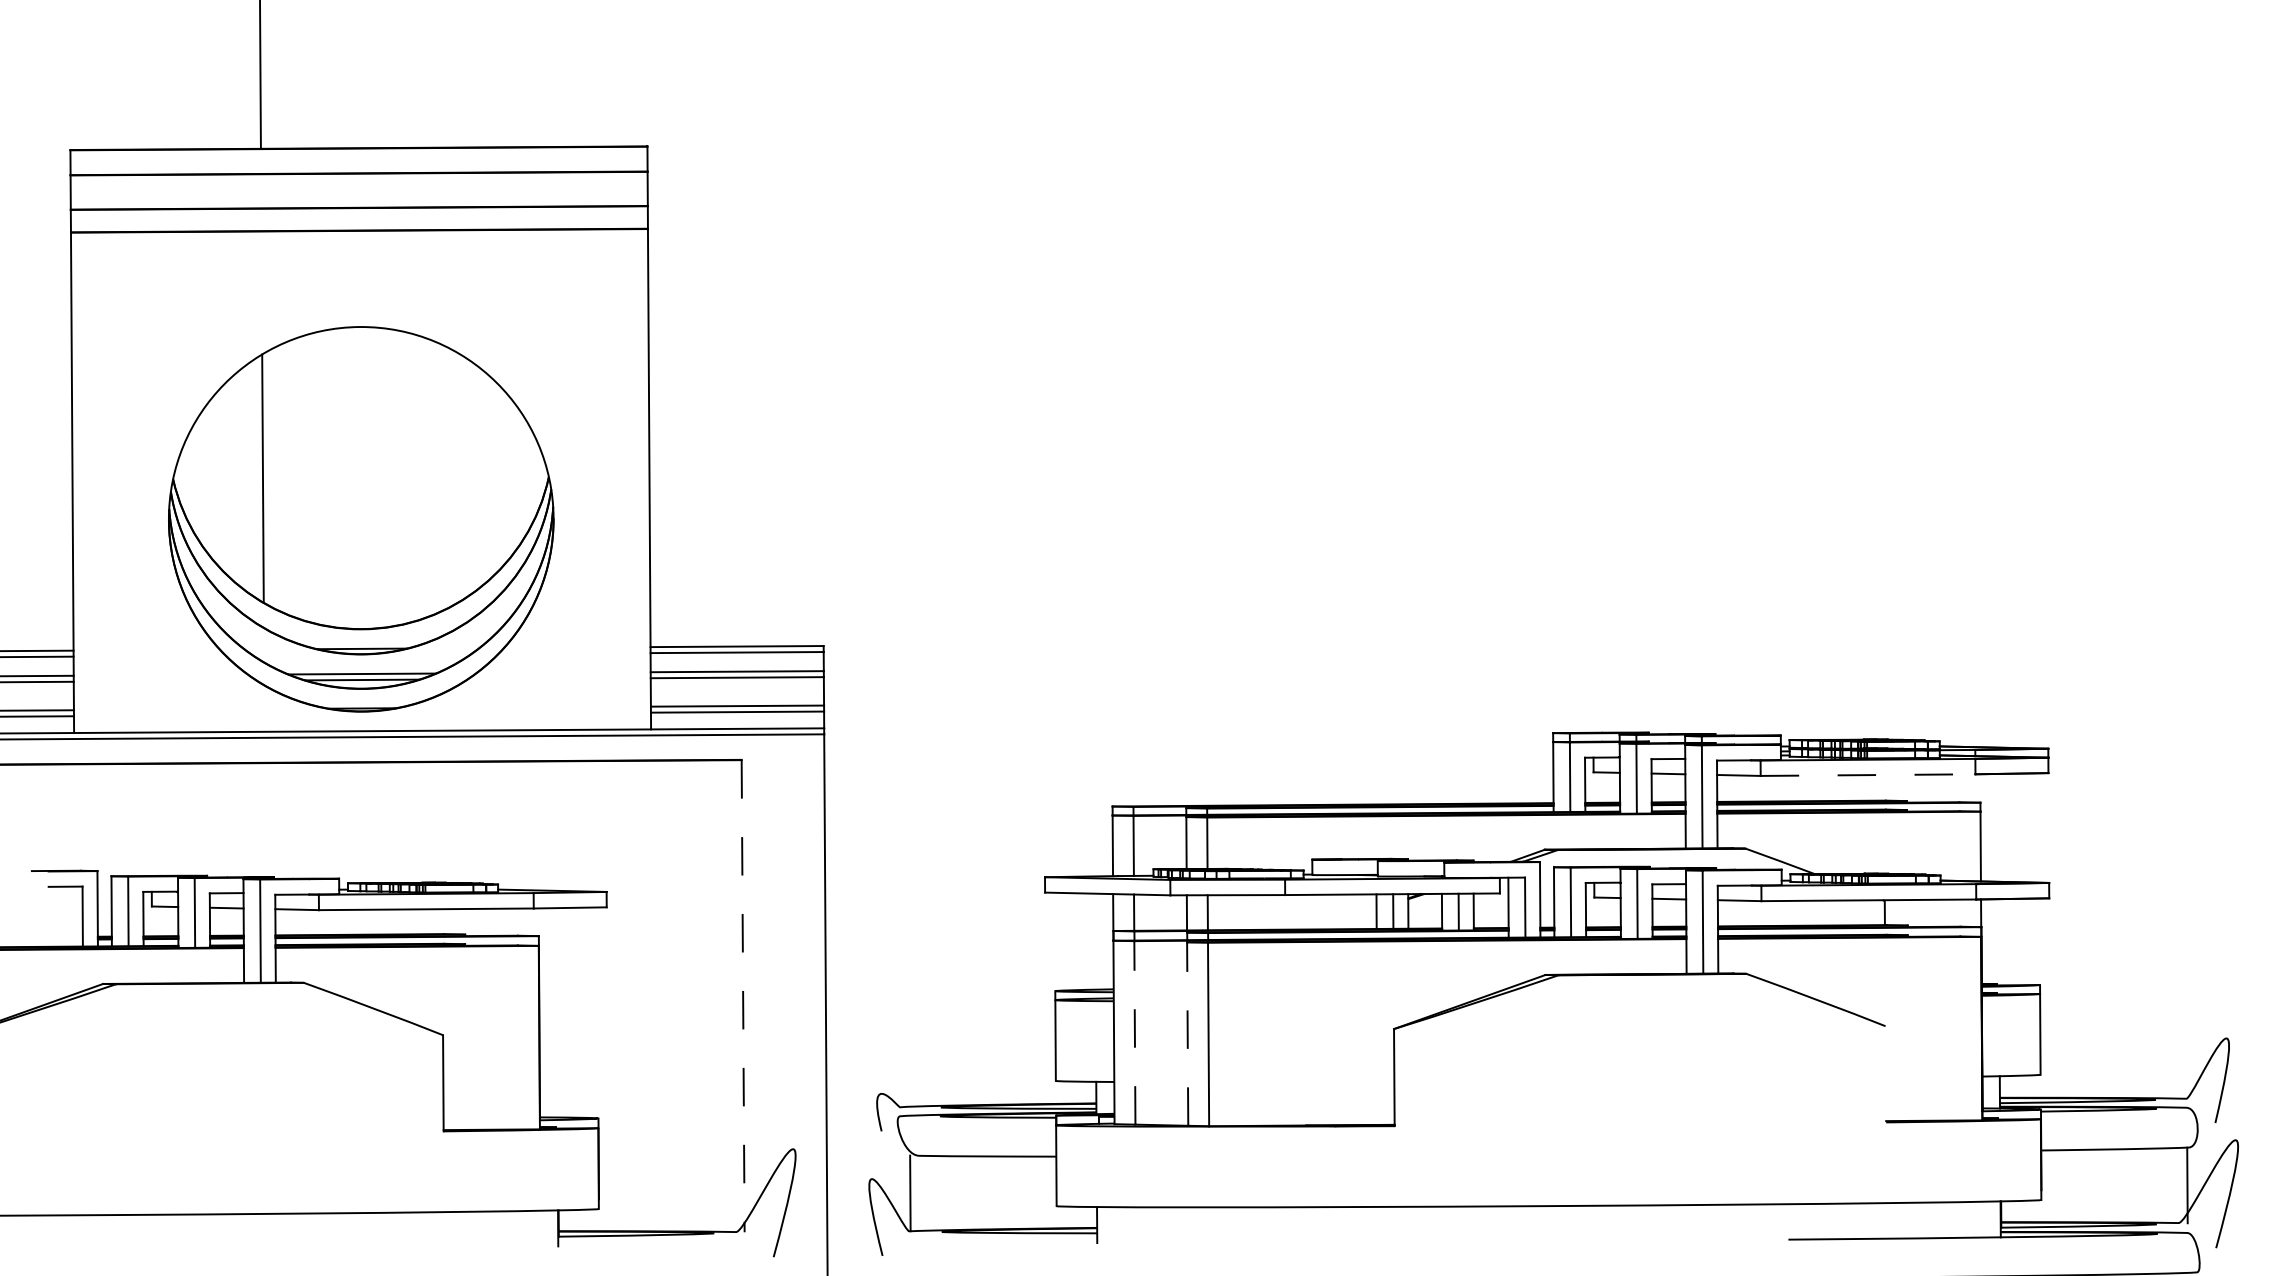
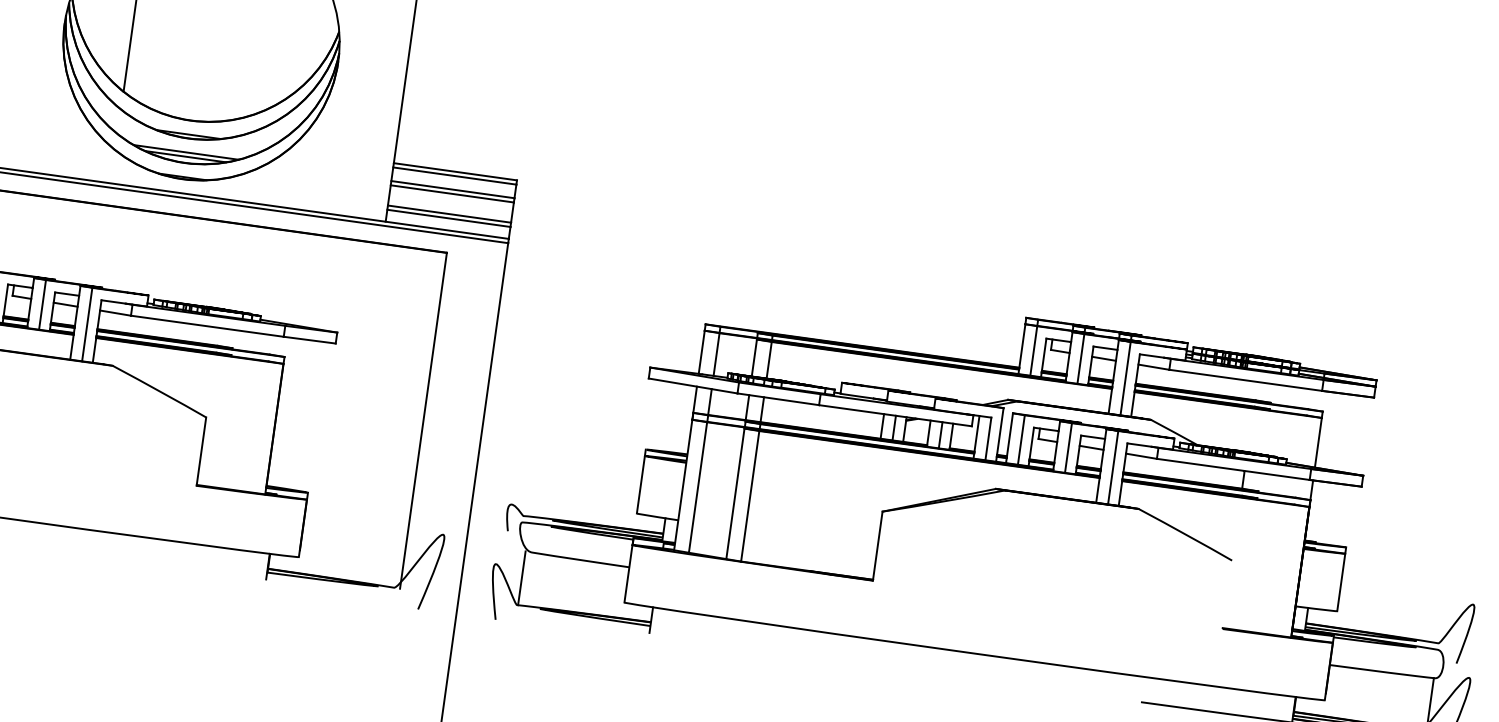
line: (1868, 775) -> (1245, 380), dashed -> solid
line: (743, 996) -> (423, 421), dashed -> solid
line: (1134, 1032) -> (697, 487), dashed -> solid
line: (1187, 1034) -> (735, 494), dashed -> solid

